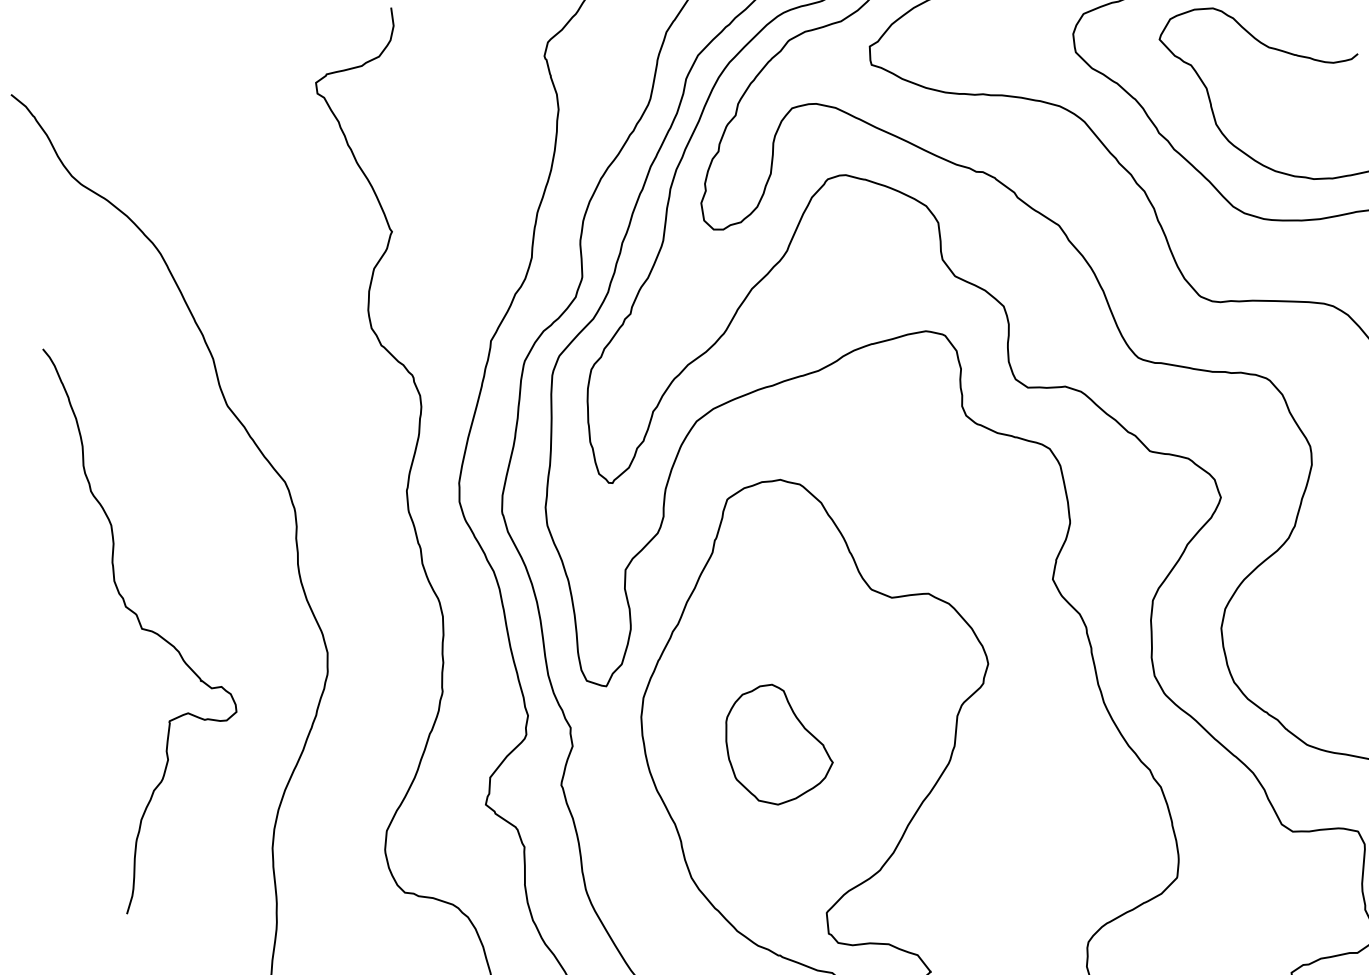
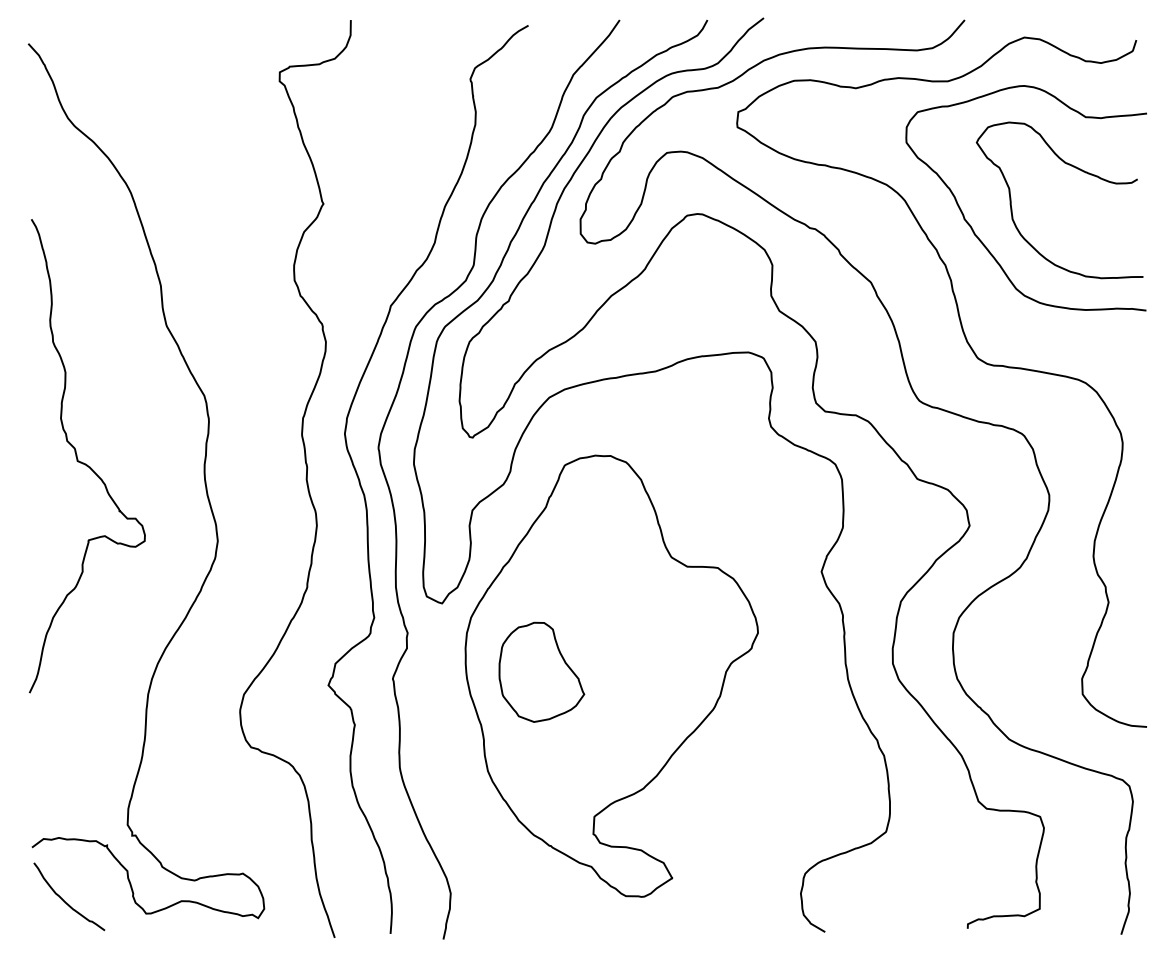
curve: (149, 629) -> (83, 462), moved
part: (777, 743) -> (541, 671), moved

